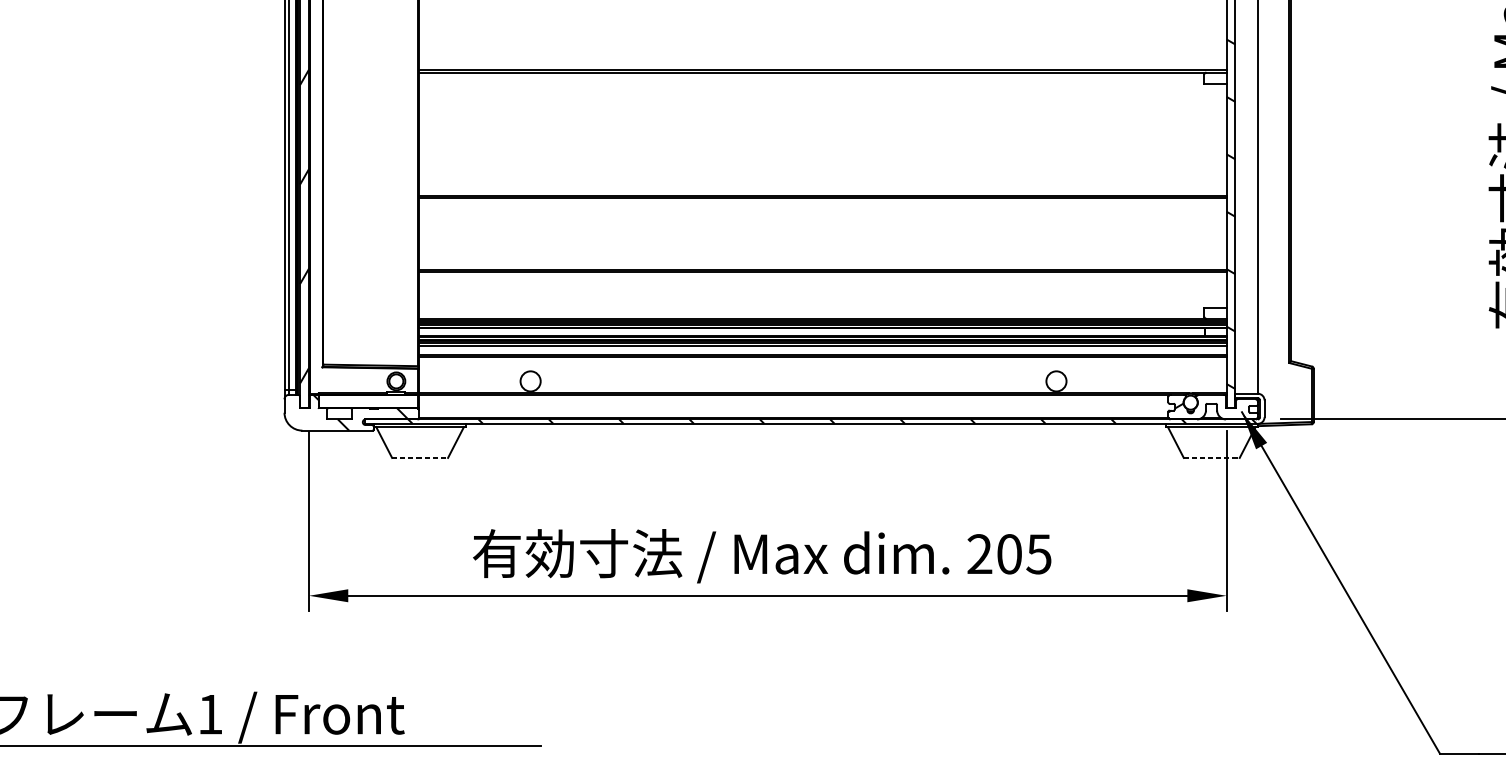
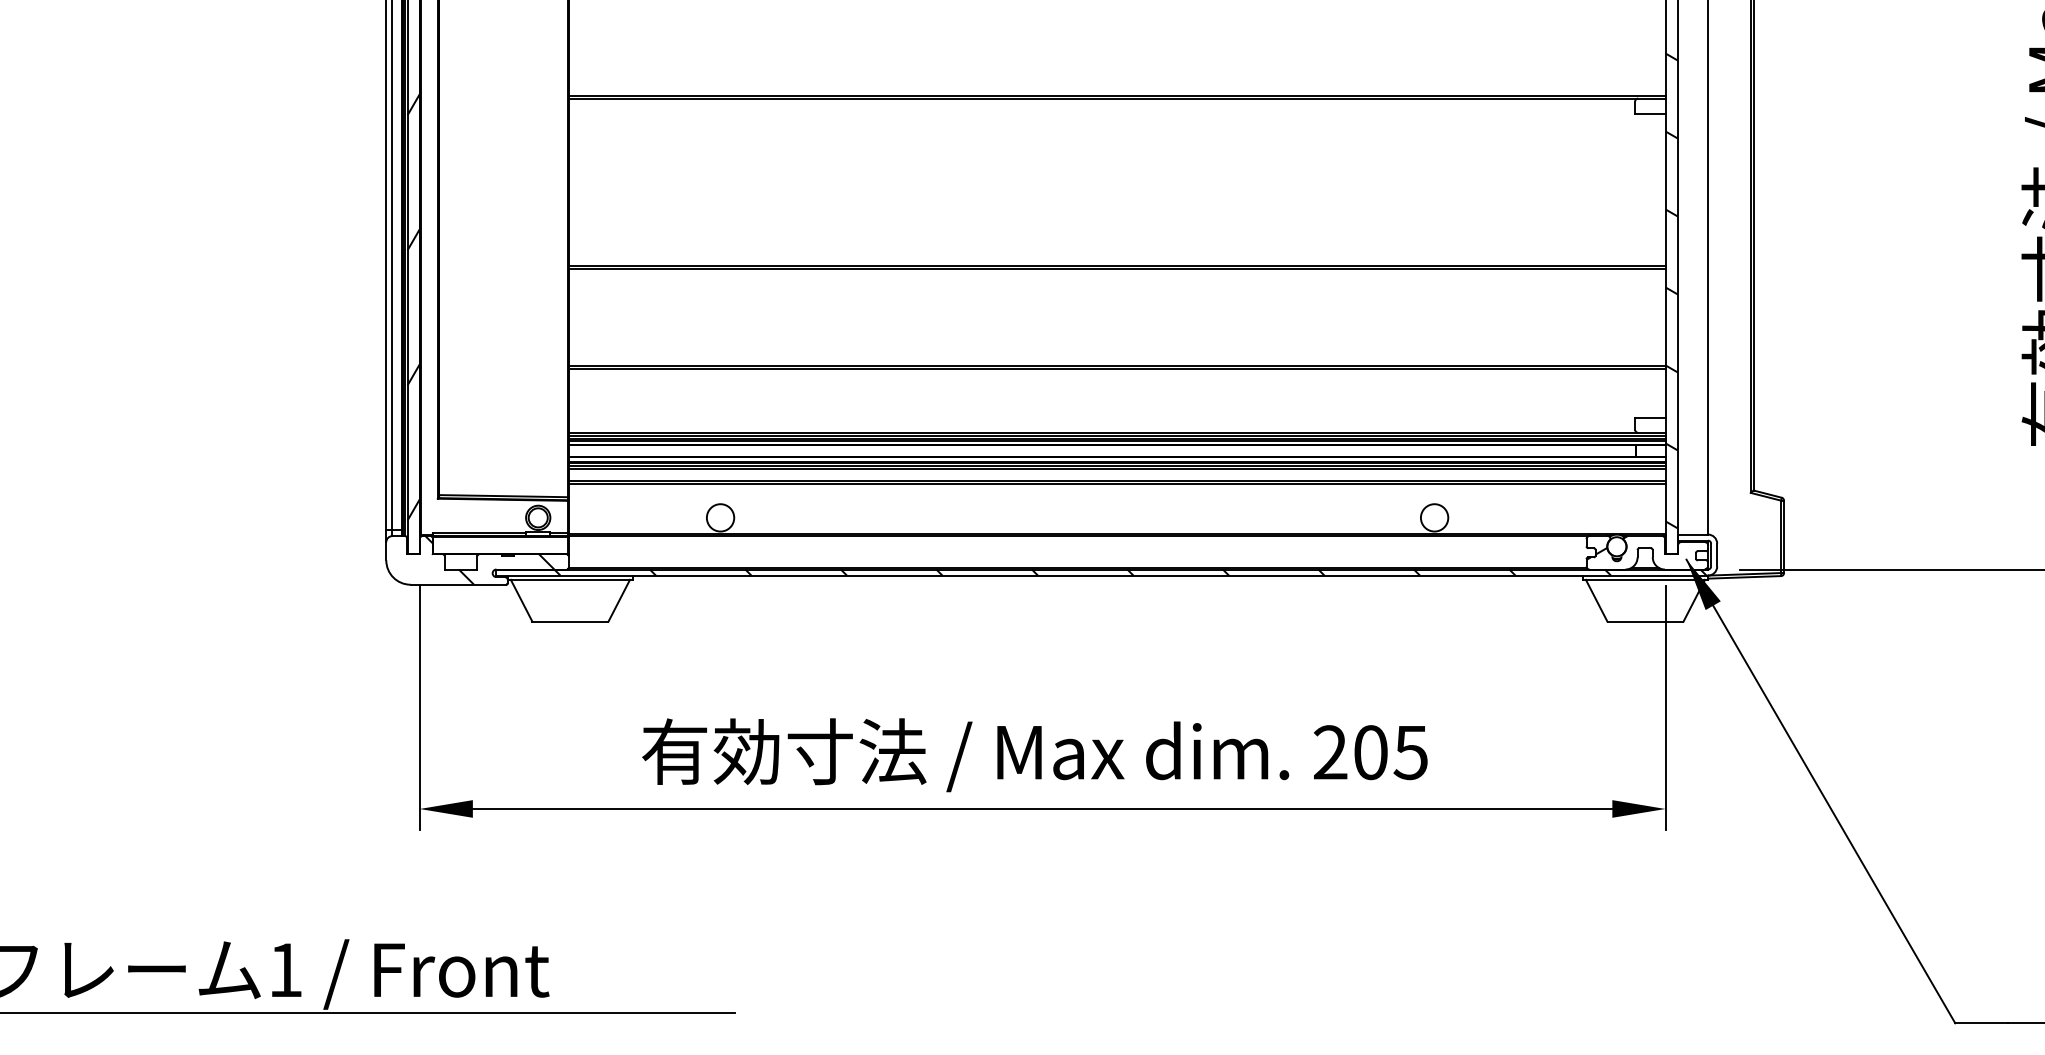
line: (420, 457) -> (570, 621), dashed -> solid
line: (1211, 457) -> (1645, 621), dashed -> solid

